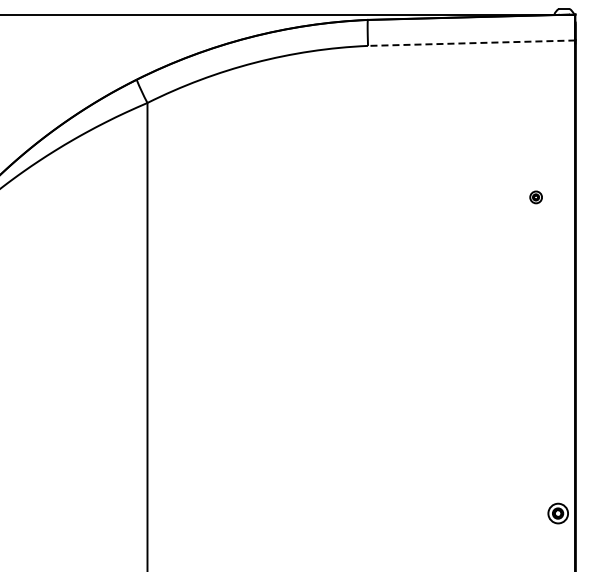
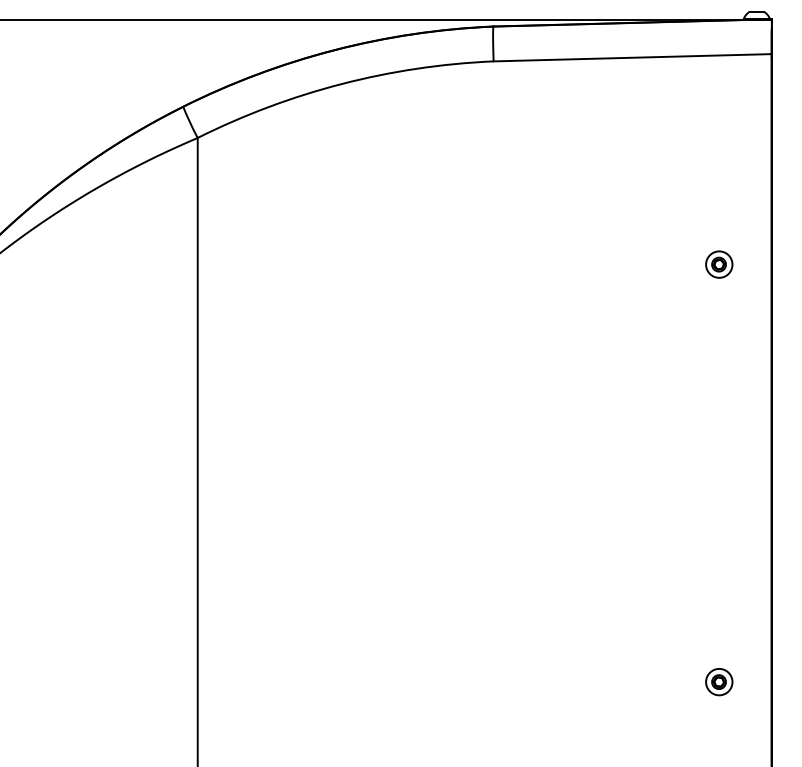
line: (471, 43) -> (632, 58), dashed -> solid
part: (535, 197) -> (718, 264), size x1.67
part: (557, 513) -> (718, 682), moved

